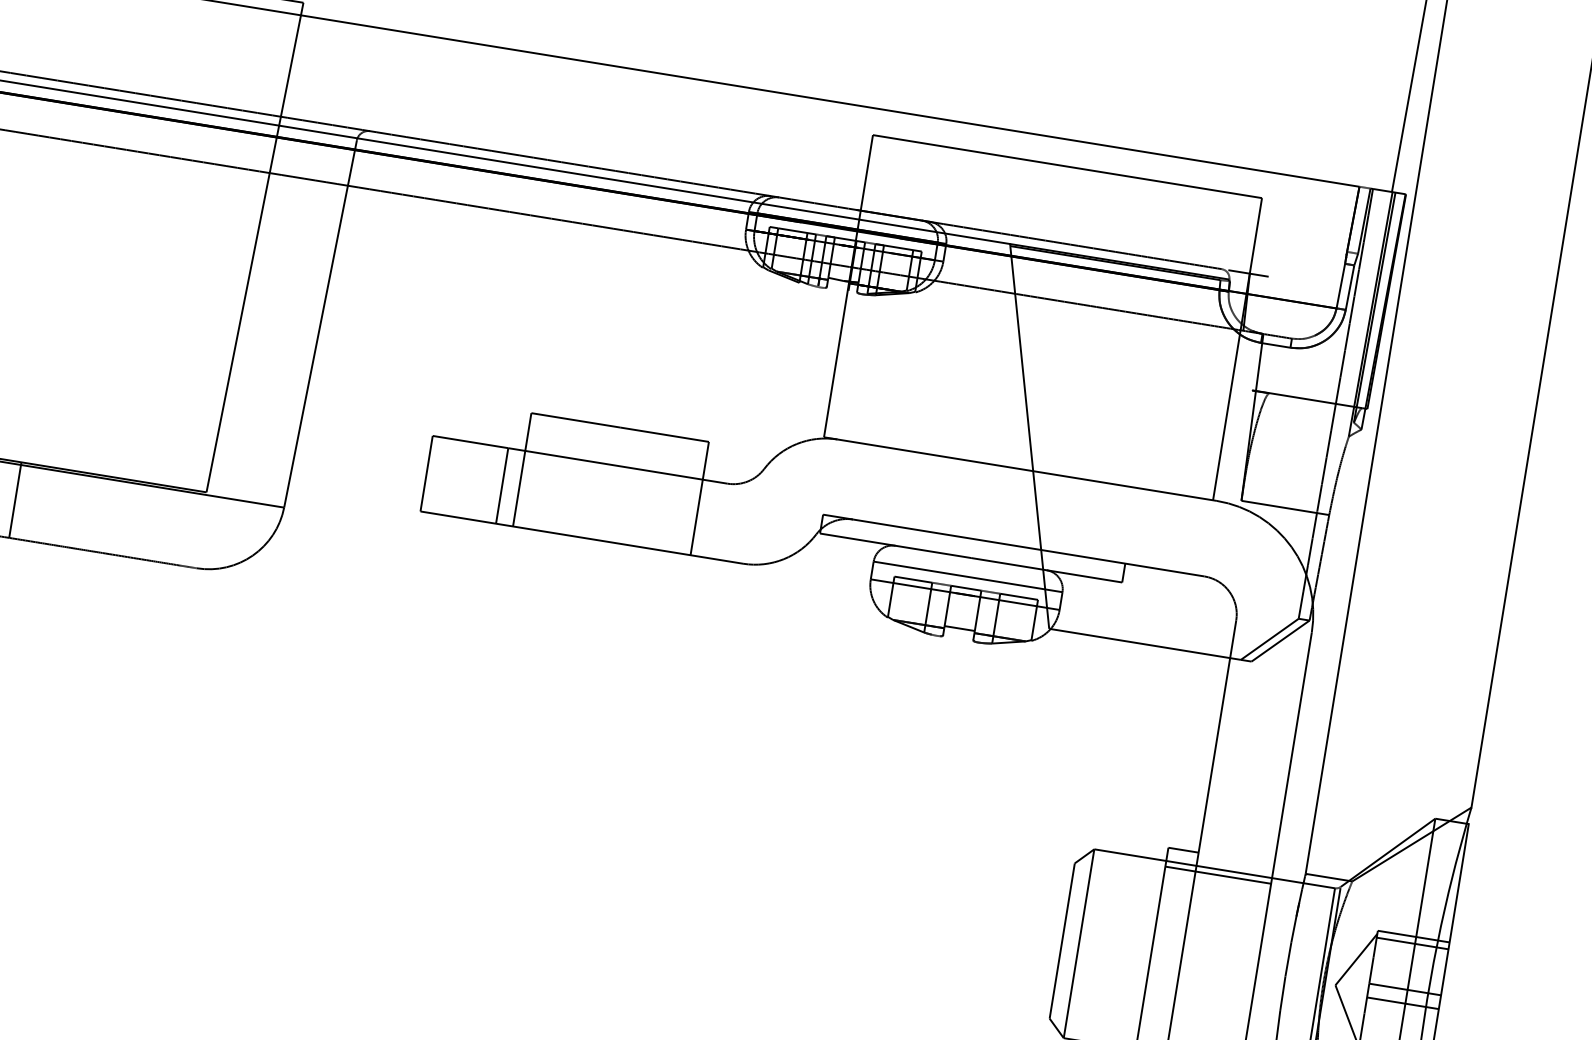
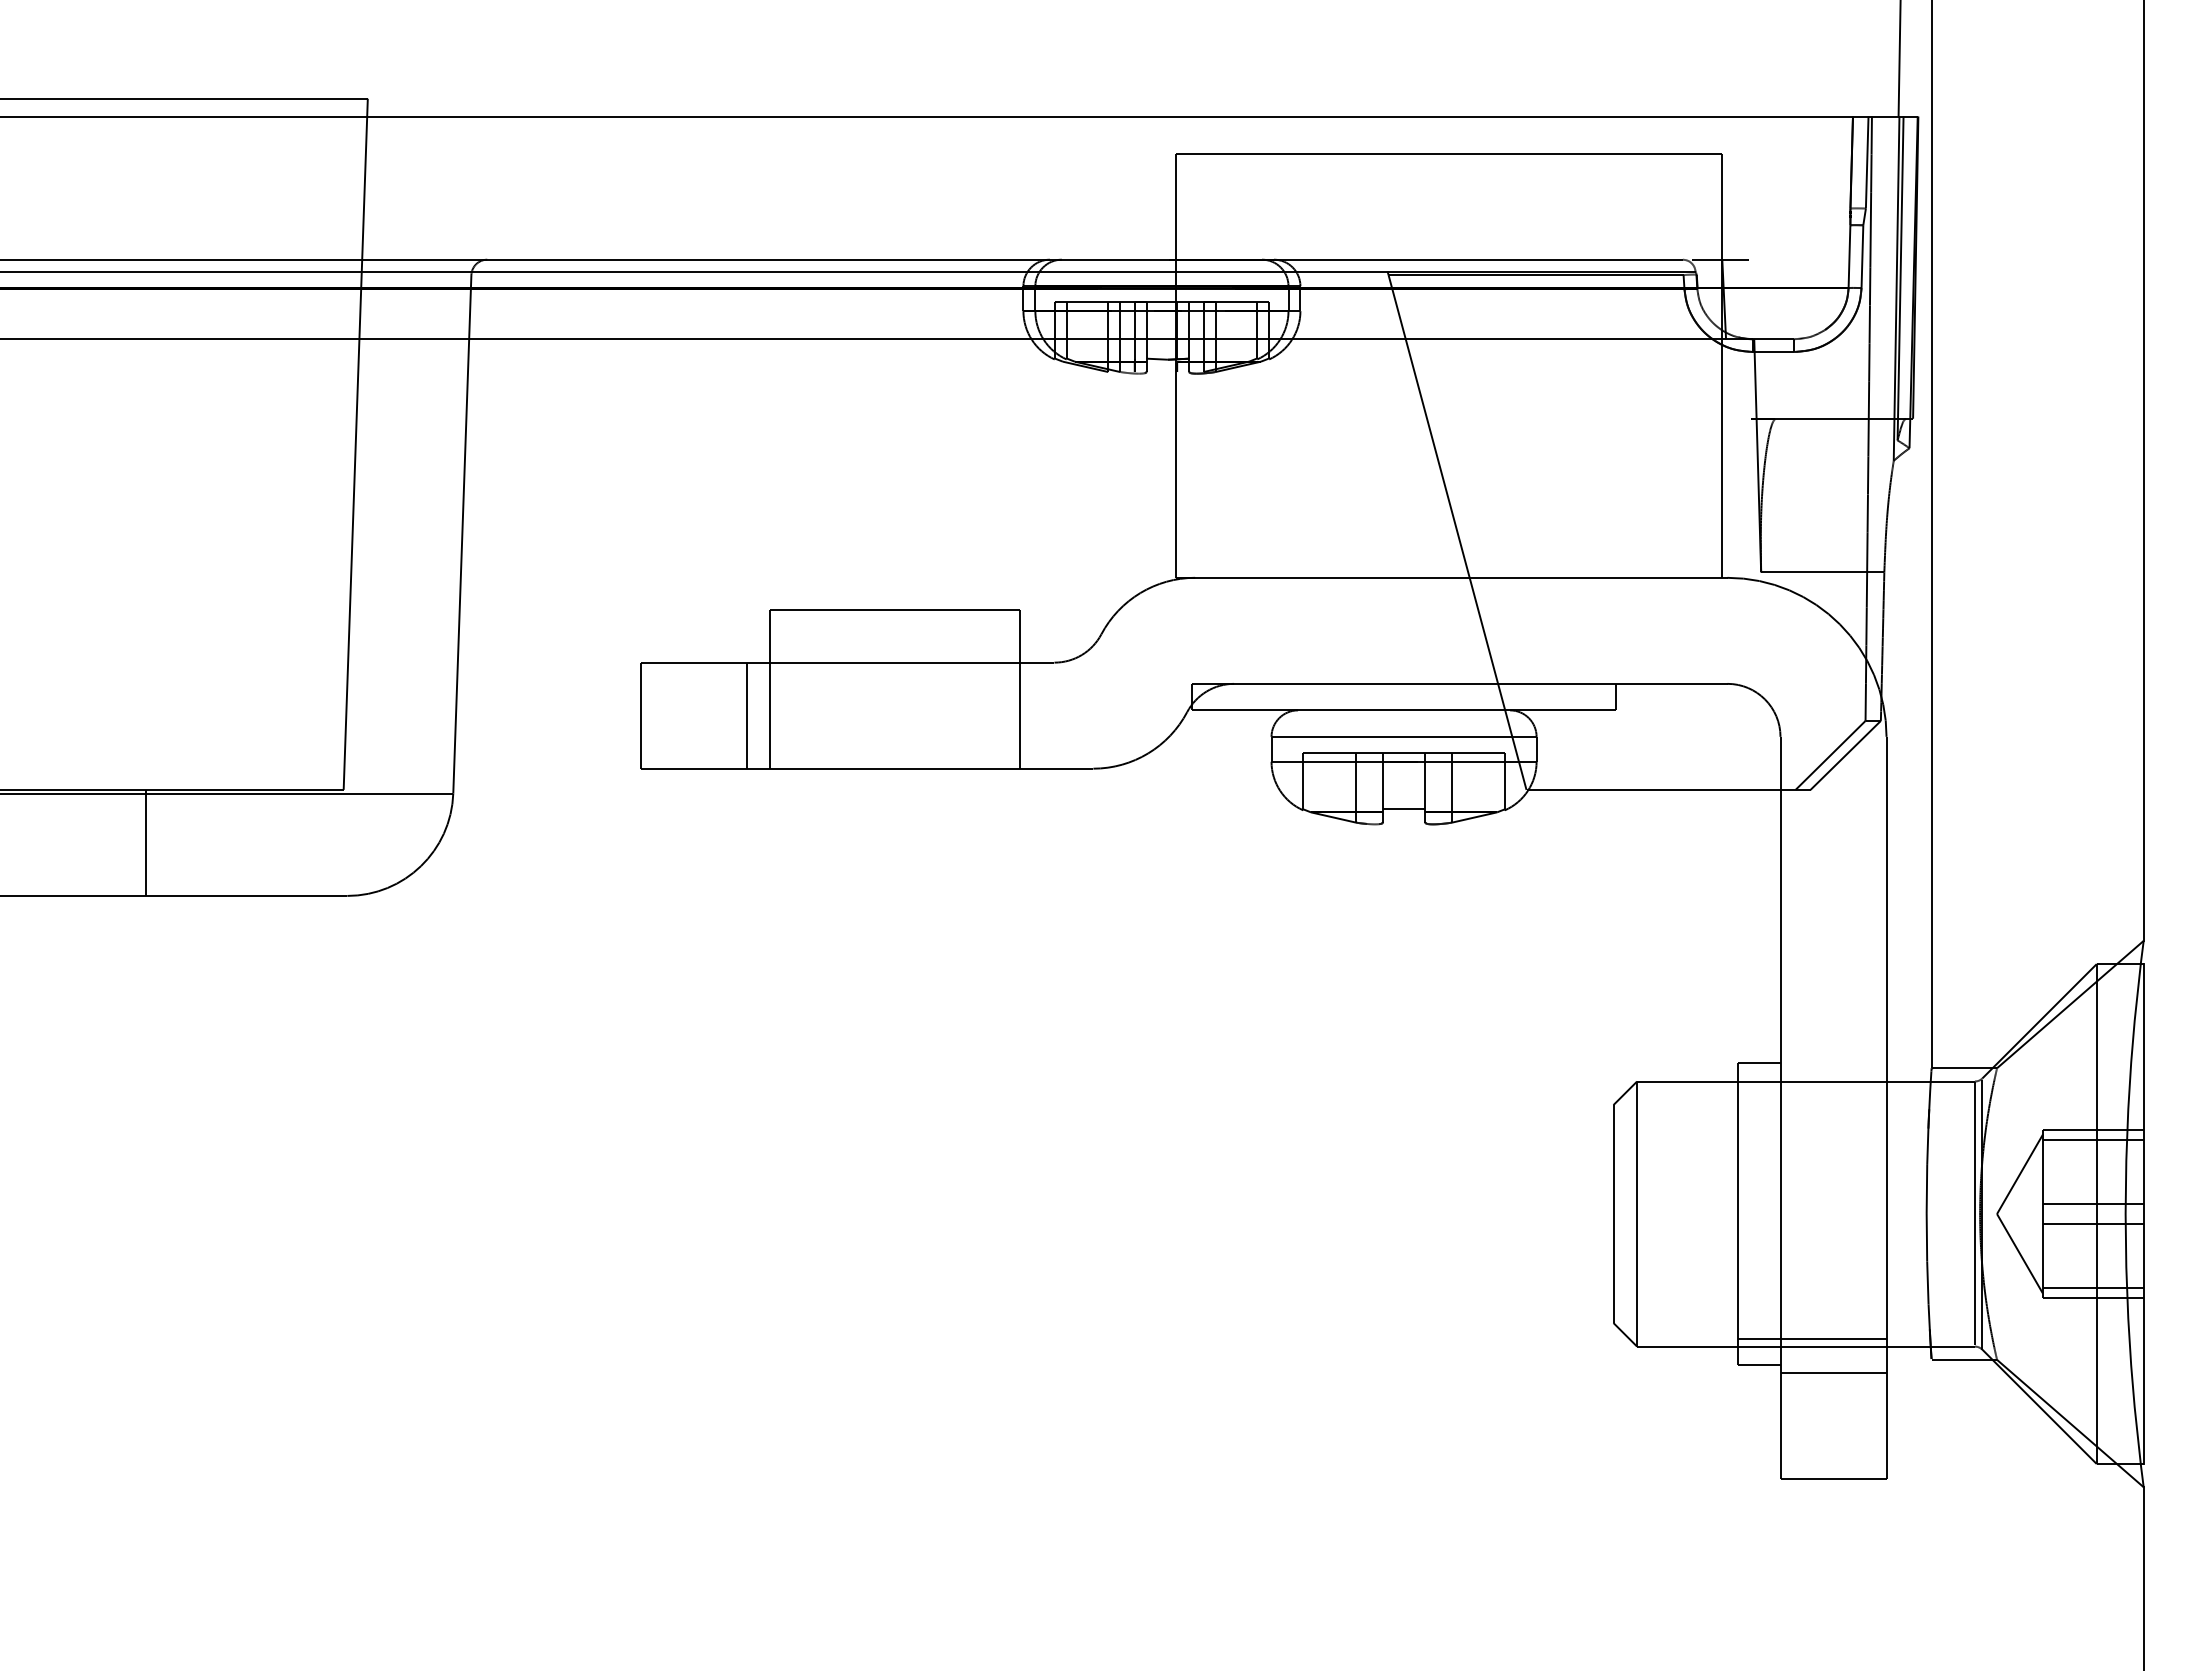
line: (15, 499) -> (145, 842), moved
line: (1218, 875) -> (1812, 1089), removed

